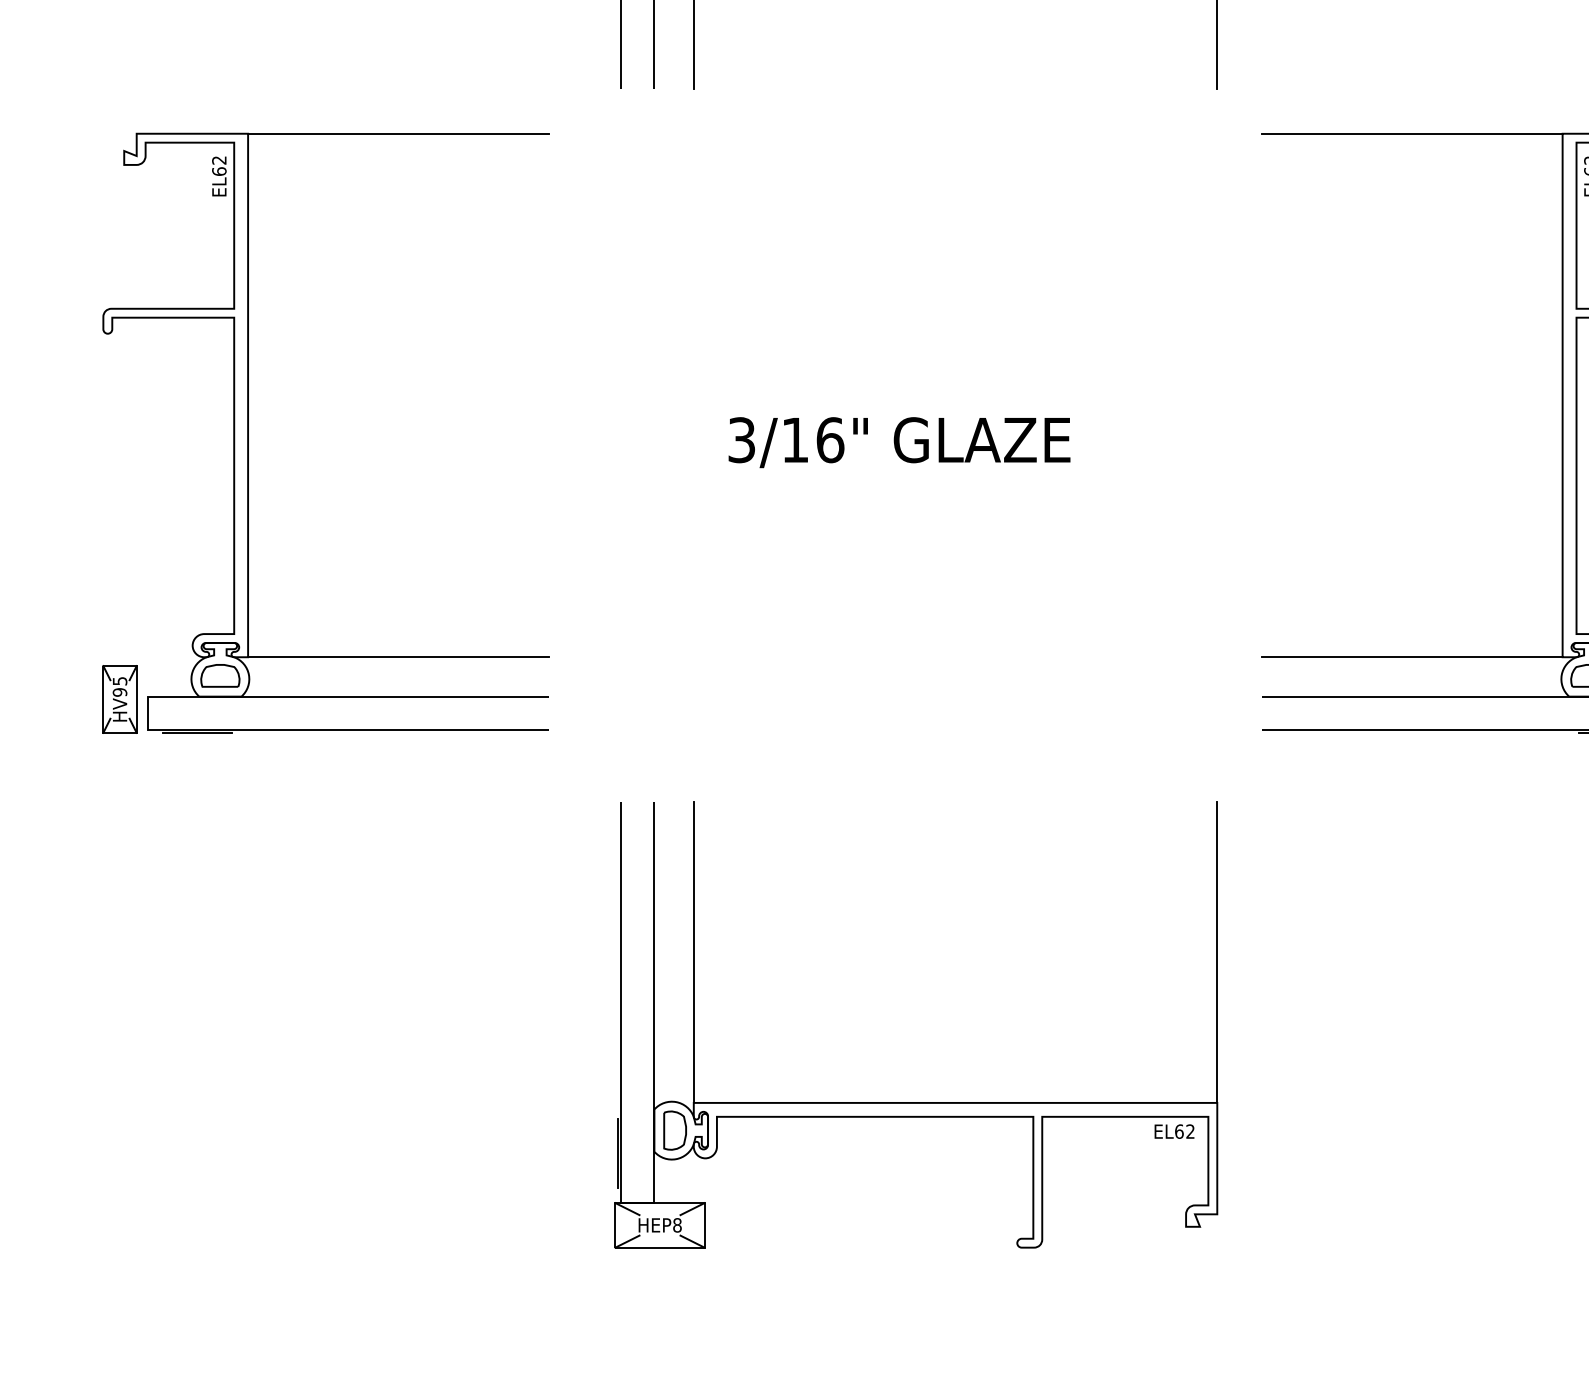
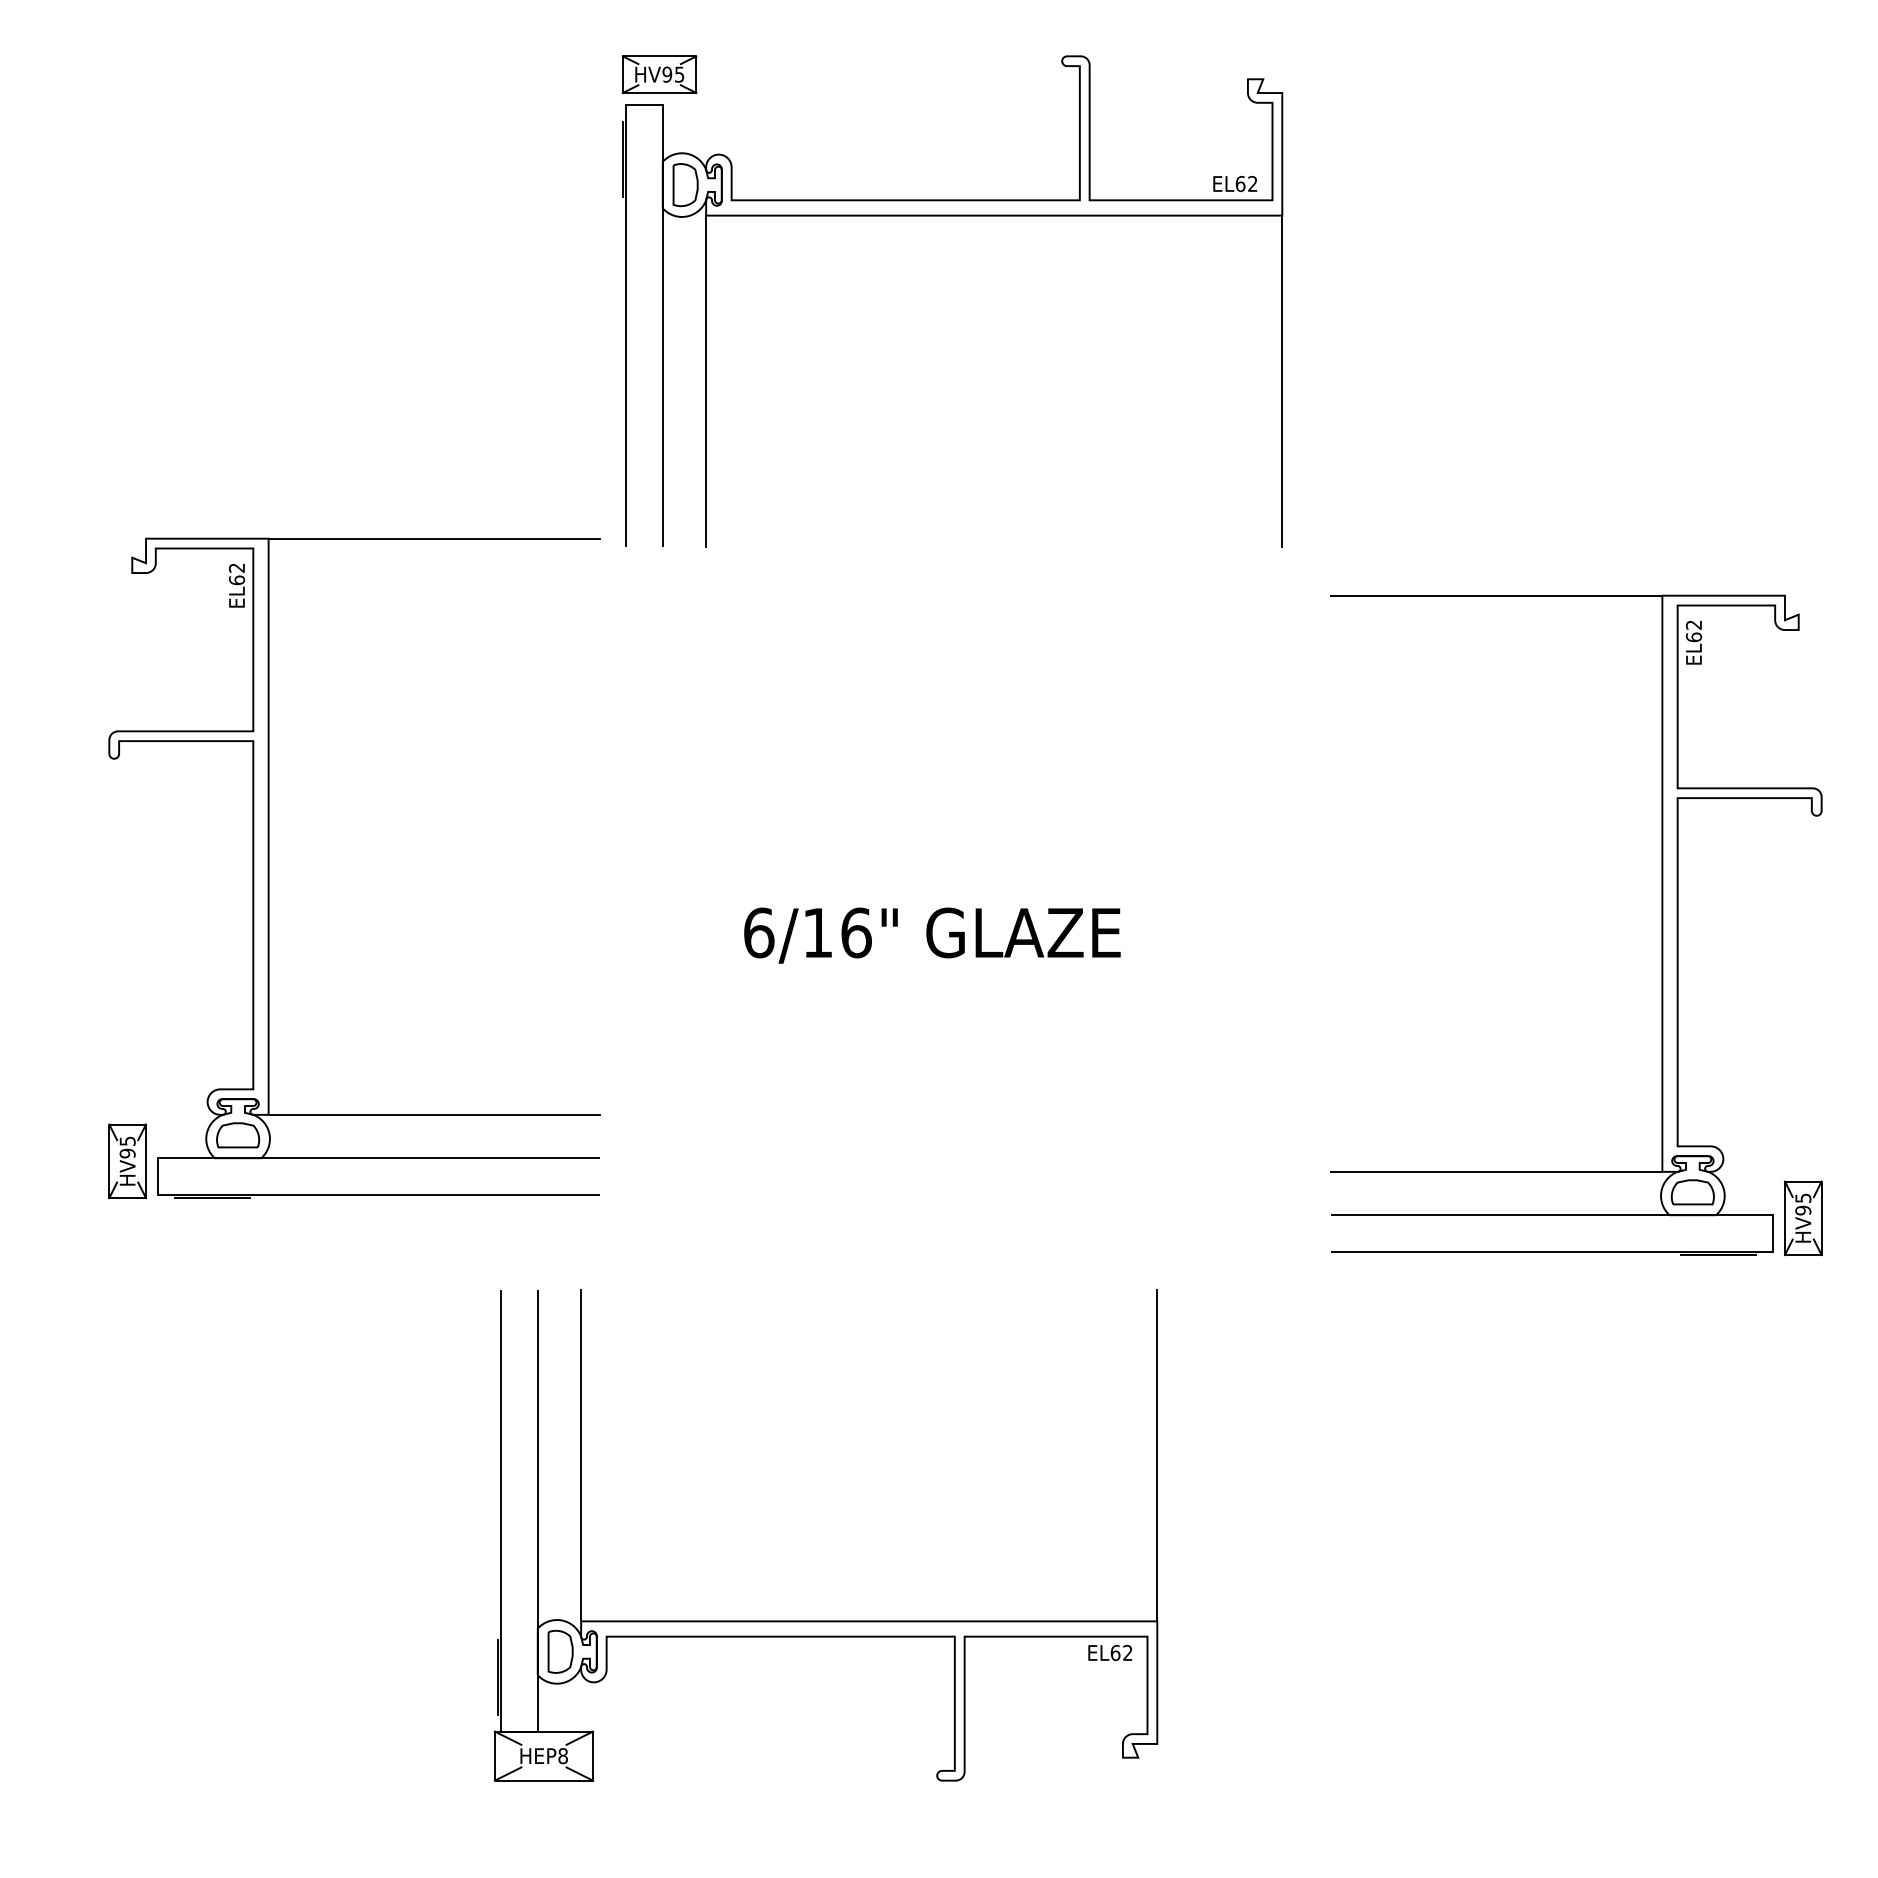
part: (248, 433) -> (269, 868), moved
text: (742, 439) -> (759, 932), 3/16" -> 6/16"
part: (915, 1102) -> (825, 1620), moved

